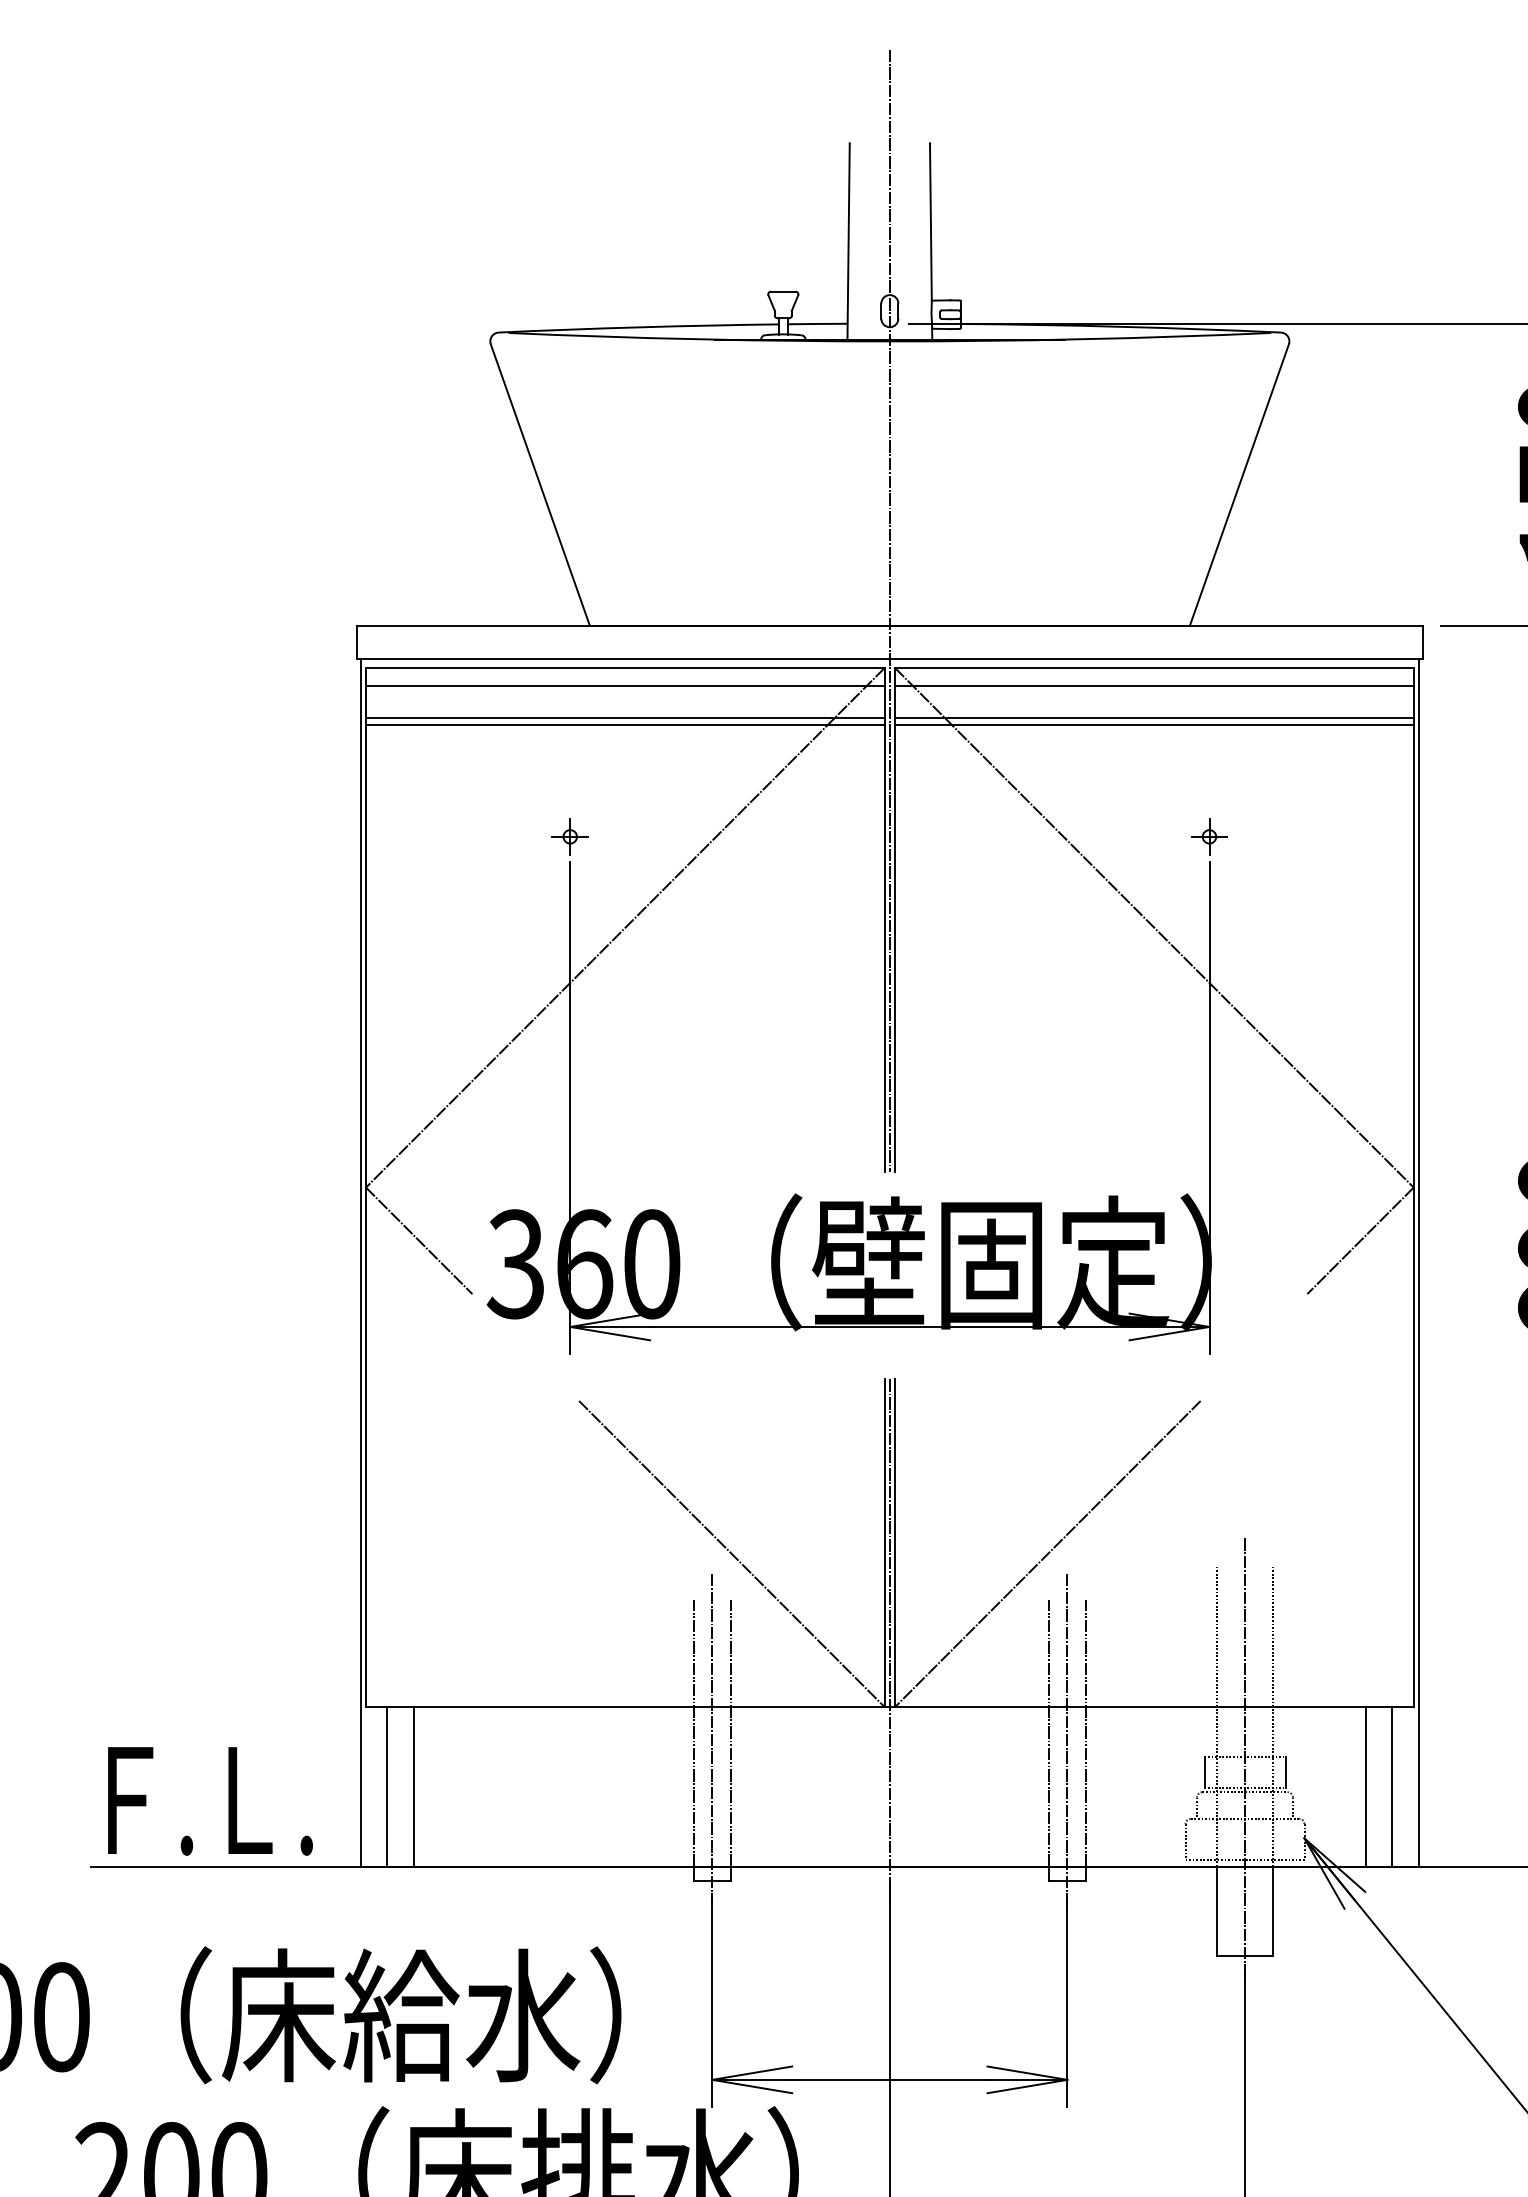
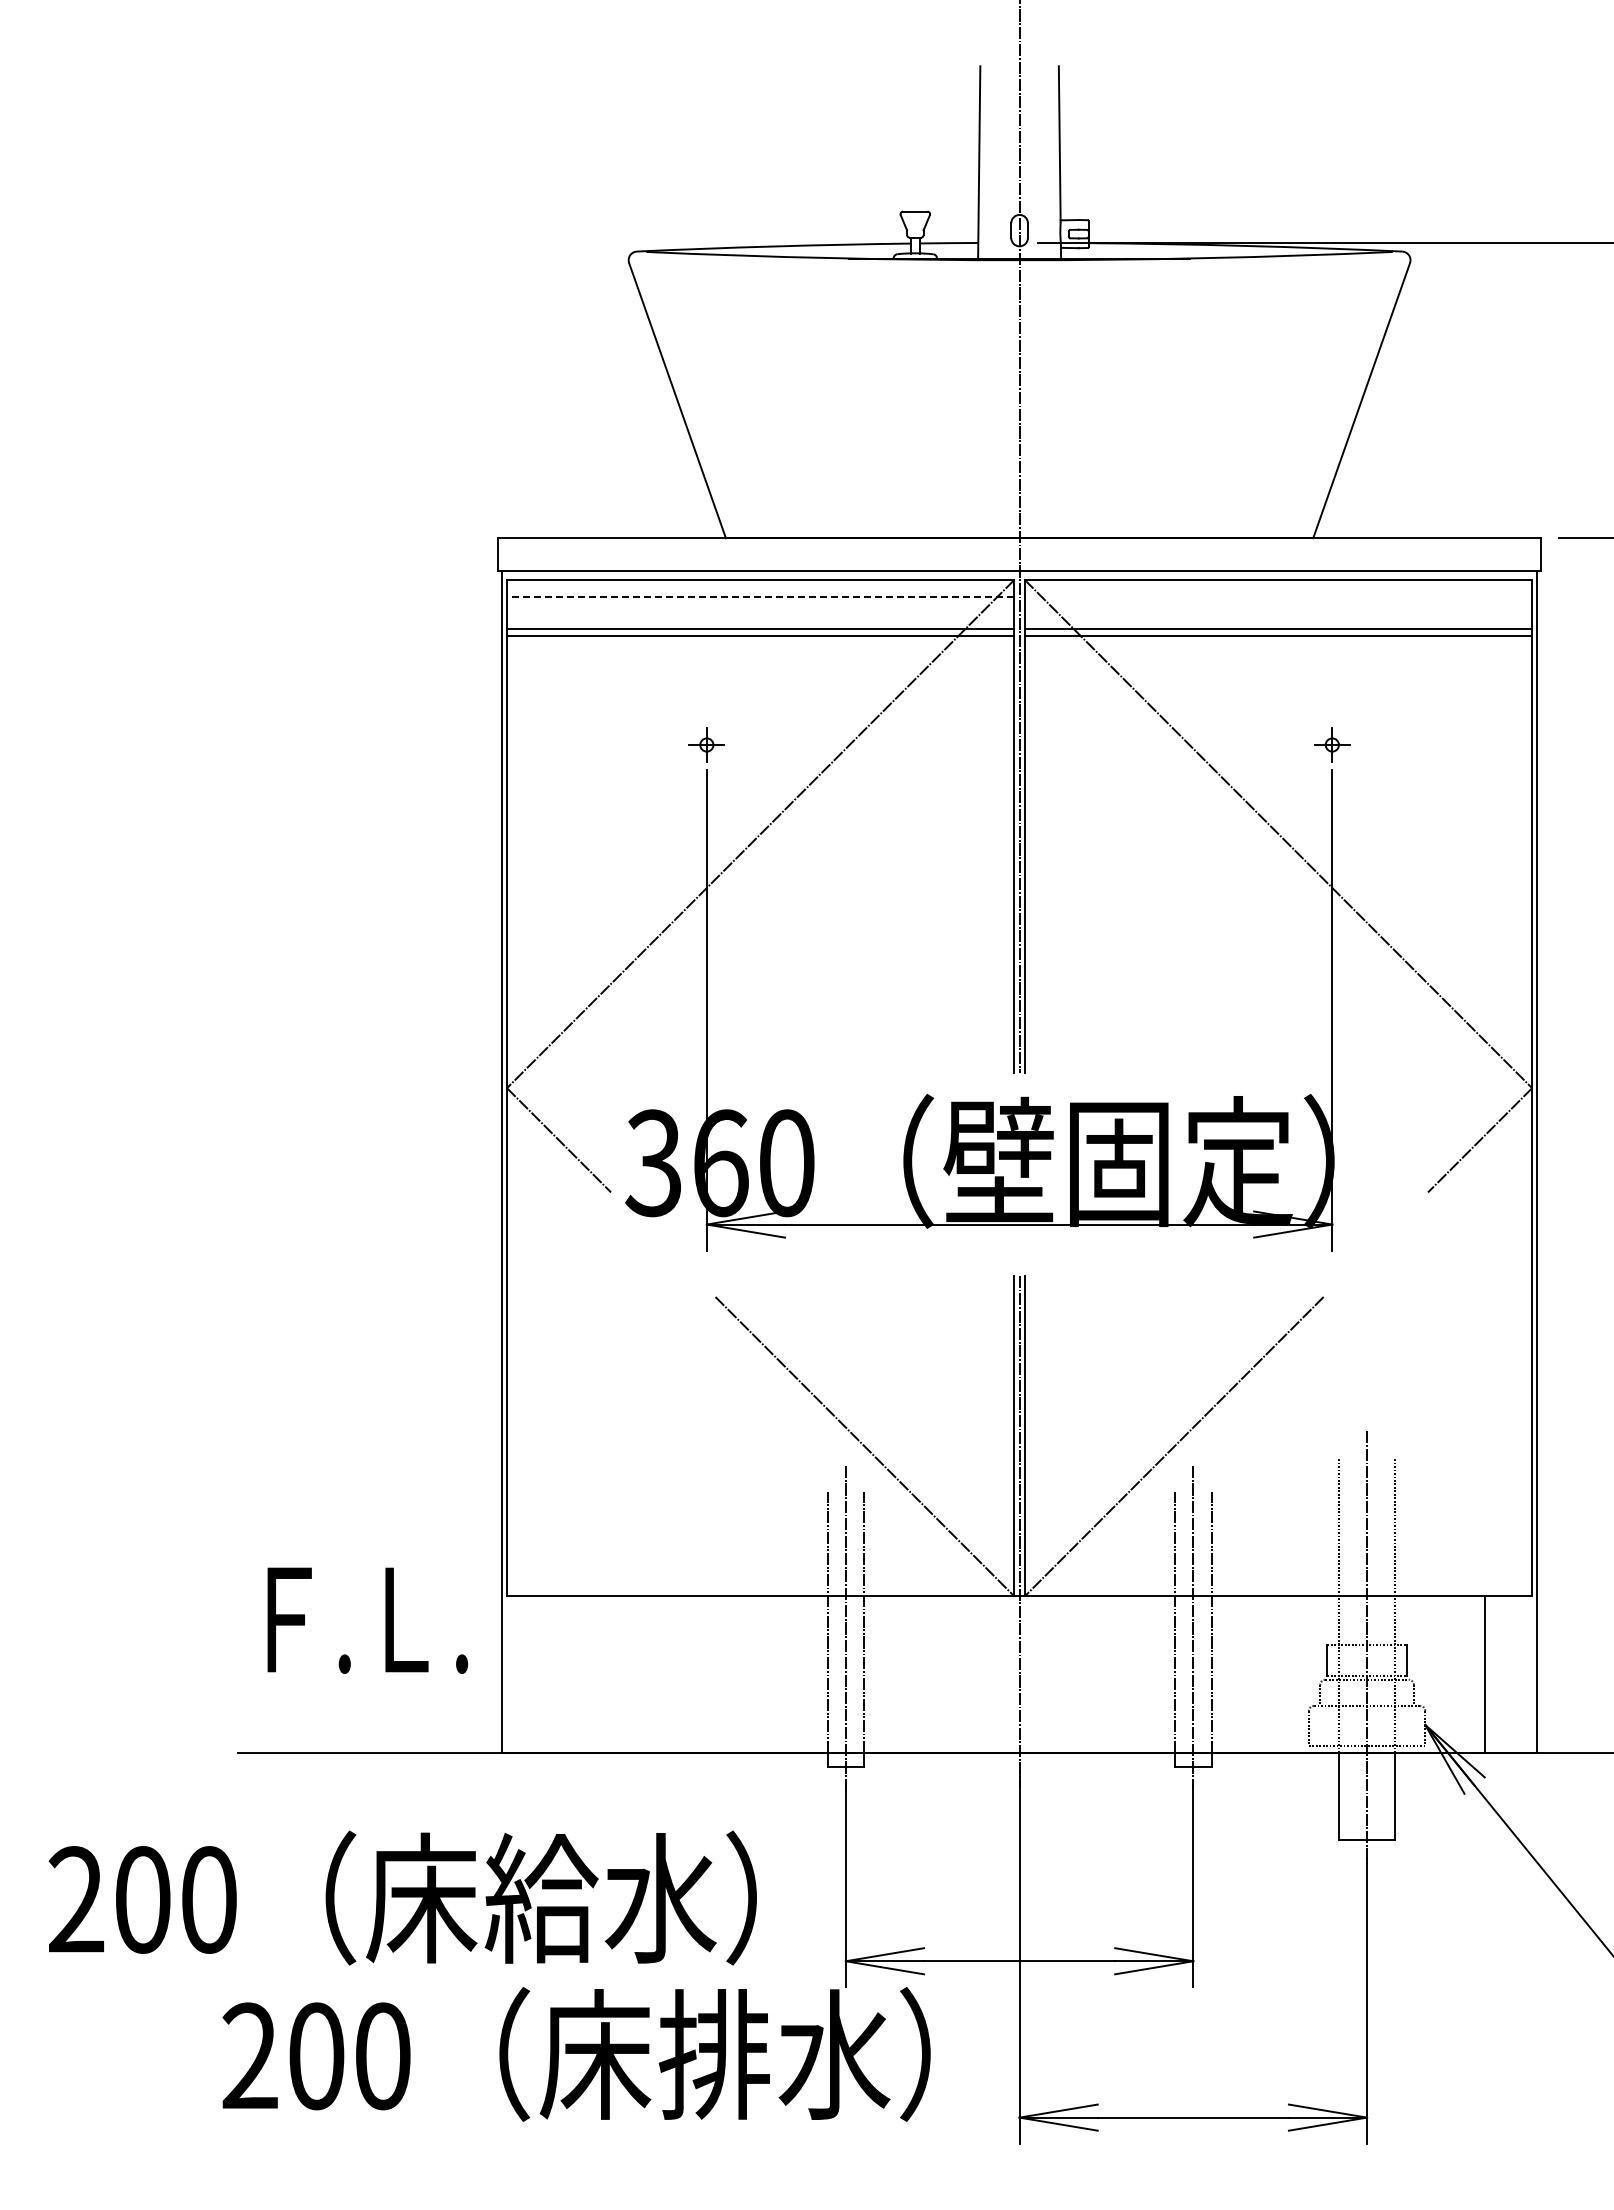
line: (625, 686) -> (760, 597), solid -> dashed
line: (1154, 686) -> (1278, 597), removed
line: (386, 1786) -> (527, 1674), removed
line: (413, 1786) -> (553, 1674), removed
line: (1392, 1786) -> (1511, 1674), removed
text: (210, 1801) -> (367, 1620), moved

